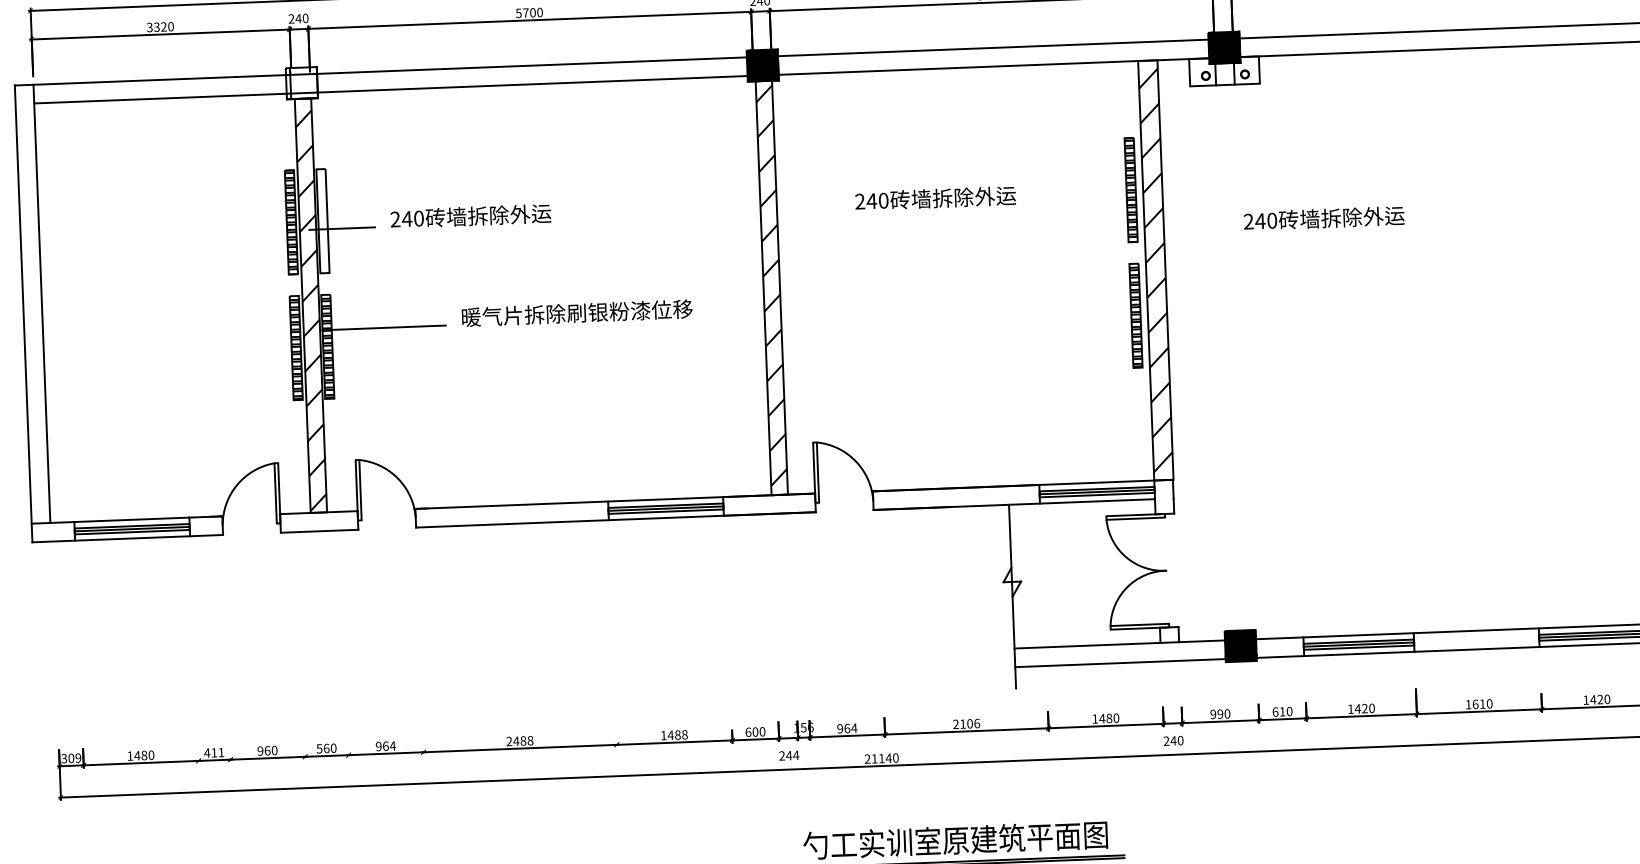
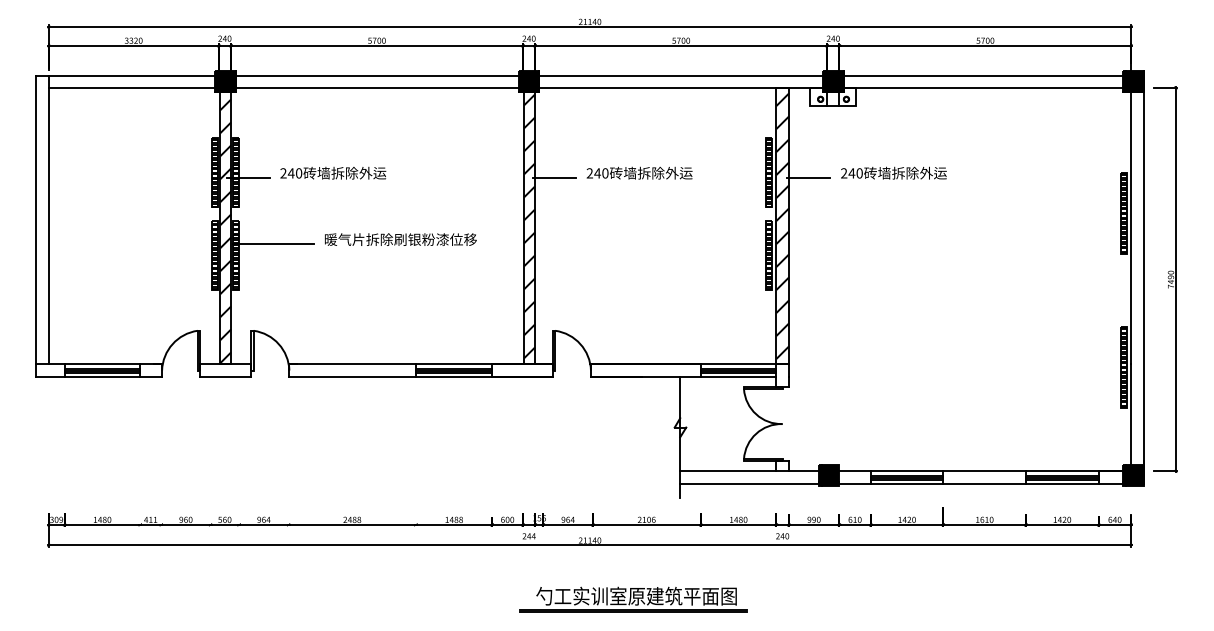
fill: (302, 83) -> (225, 81), added
line: (1192, 196) -> (808, 178), added
line: (806, 211) -> (554, 178), added
text: (1323, 217) -> (893, 172), moved
hatch: (322, 220) -> (235, 172), added

